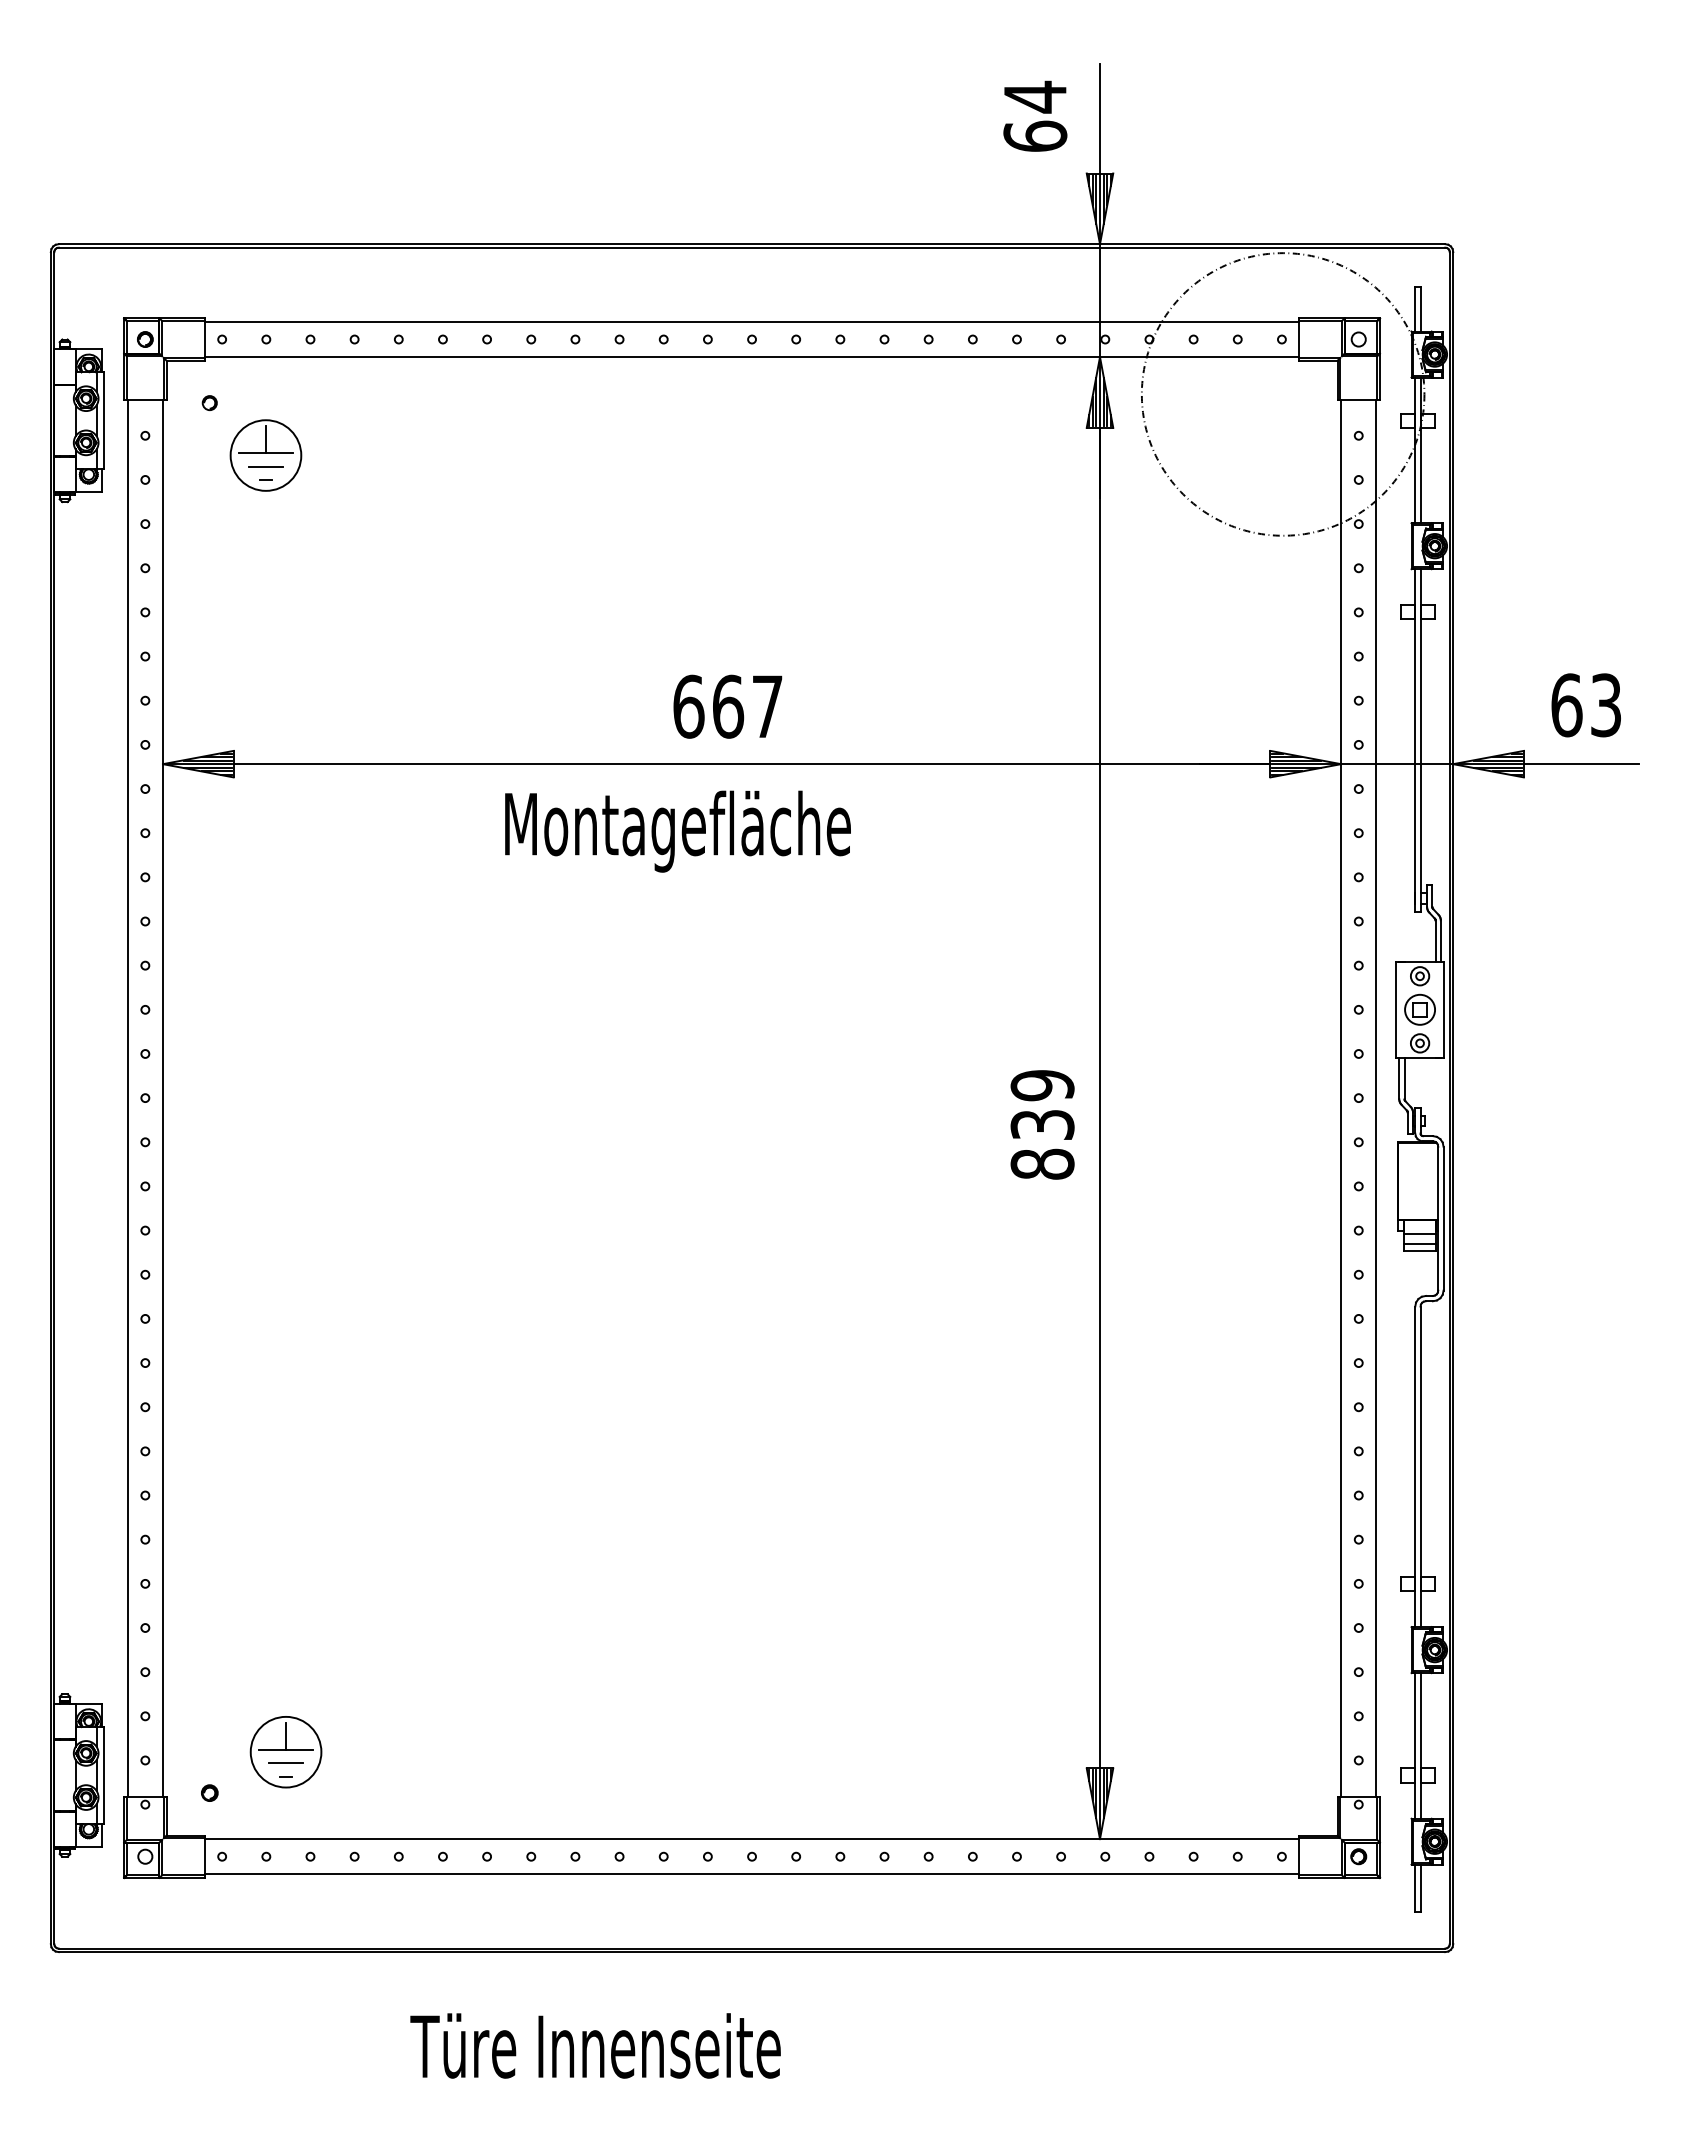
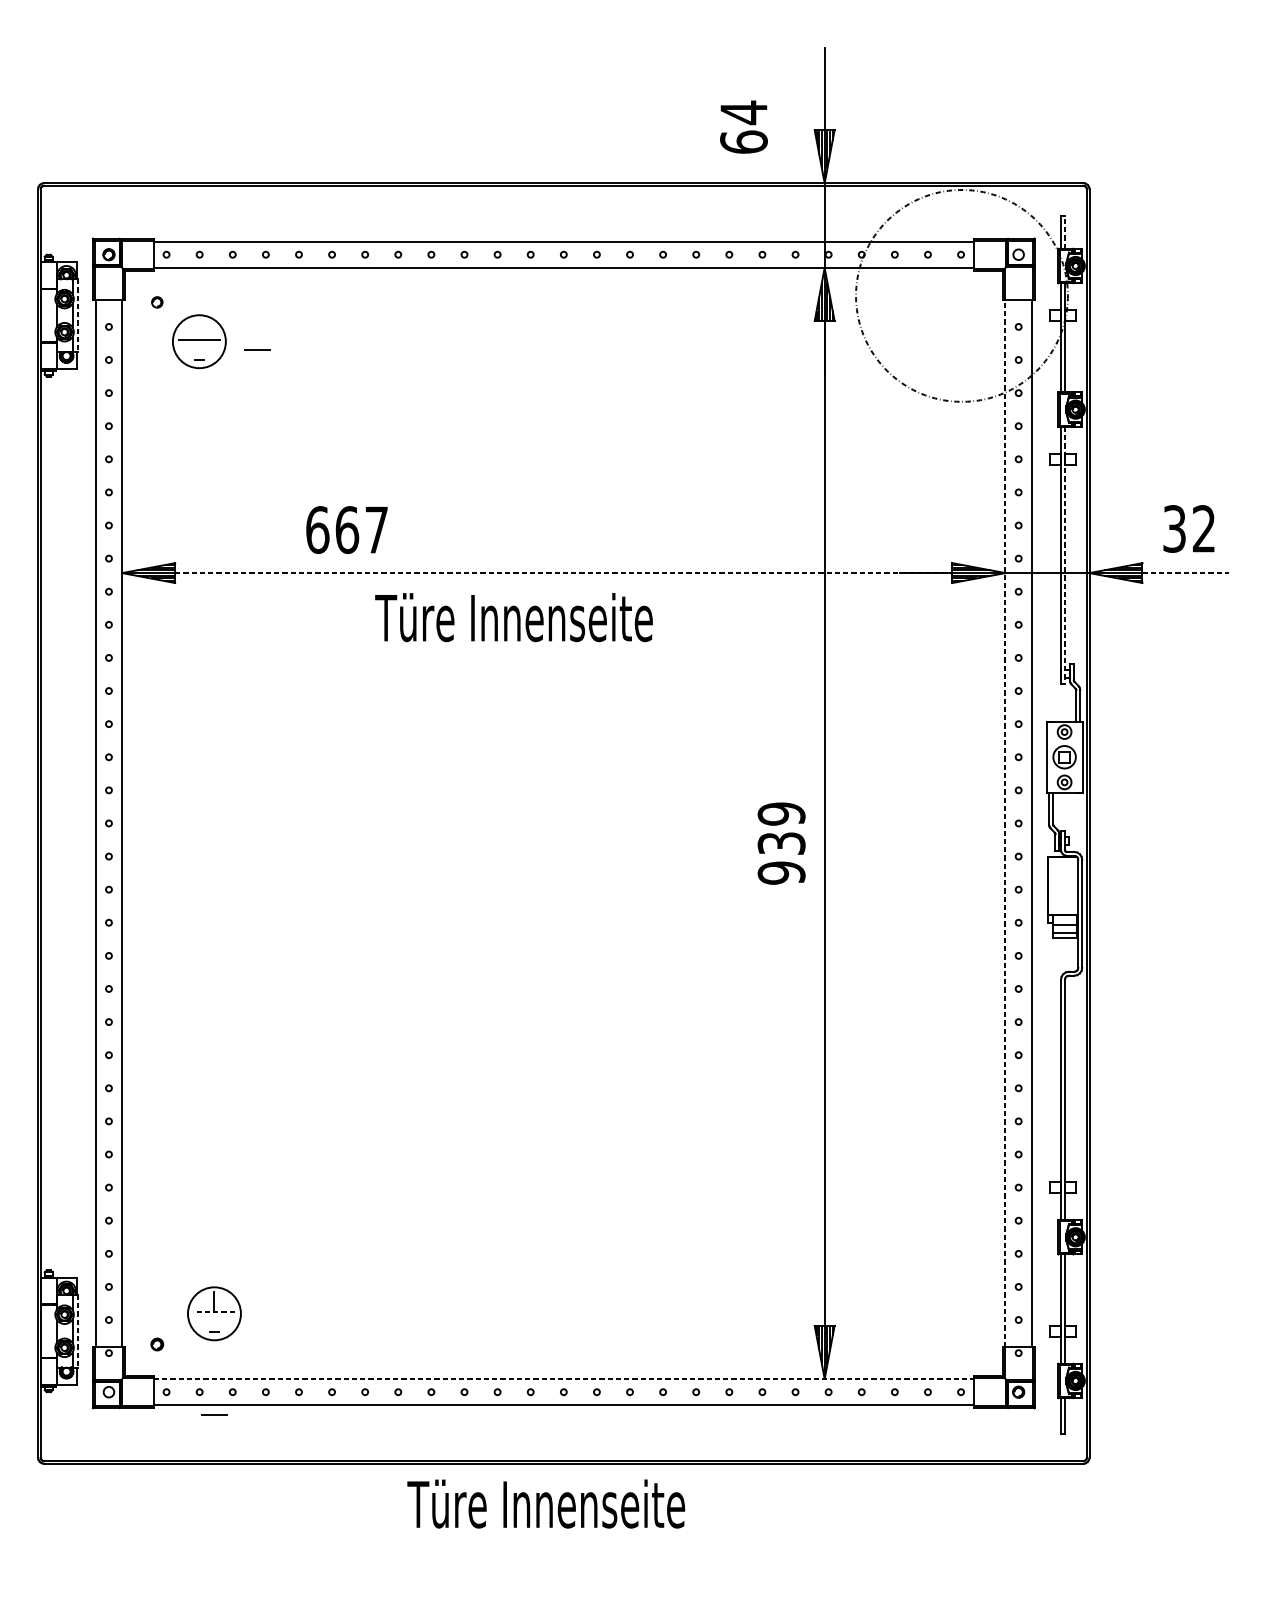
text: (1035, 115) -> (744, 126), moved
line: (1420, 309) -> (1064, 232), solid -> dashed
line: (103, 420) -> (77, 315), solid -> dashed
line: (265, 439) -> (199, 329), removed
line: (265, 466) -> (256, 349), moved
text: (1585, 705) -> (1188, 529), 63 -> 32
text: (727, 706) -> (346, 529), moved
line: (1420, 740) -> (1064, 555), solid -> dashed
line: (752, 764) -> (564, 573), solid -> dashed
line: (1581, 764) -> (1185, 573), solid -> dashed
text: (685, 831) -> (513, 623), Montagefläche -> Türe Innenseite
line: (1341, 1098) -> (1005, 823), solid -> dashed
text: (1042, 1164) -> (781, 873), 839 -> 939
line: (285, 1749) -> (214, 1311), solid -> dashed
line: (285, 1762) -> (214, 1414), moved
line: (103, 1775) -> (77, 1331), solid -> dashed
line: (752, 1839) -> (564, 1379), solid -> dashed
text: (595, 2045) -> (546, 1503), moved

